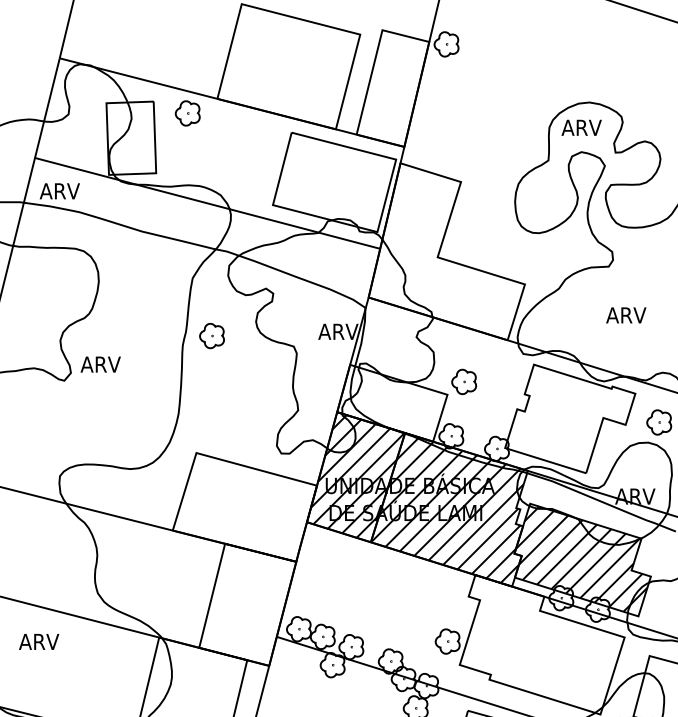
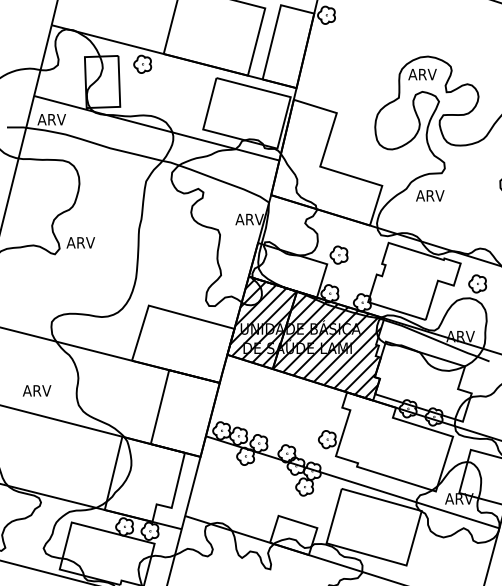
text: (626, 314) -> (430, 195), moved
part: (211, 335) -> (159, 222), removed
hatch: (581, 561) -> (422, 382), removed
text: (38, 641) -> (36, 390), moved

